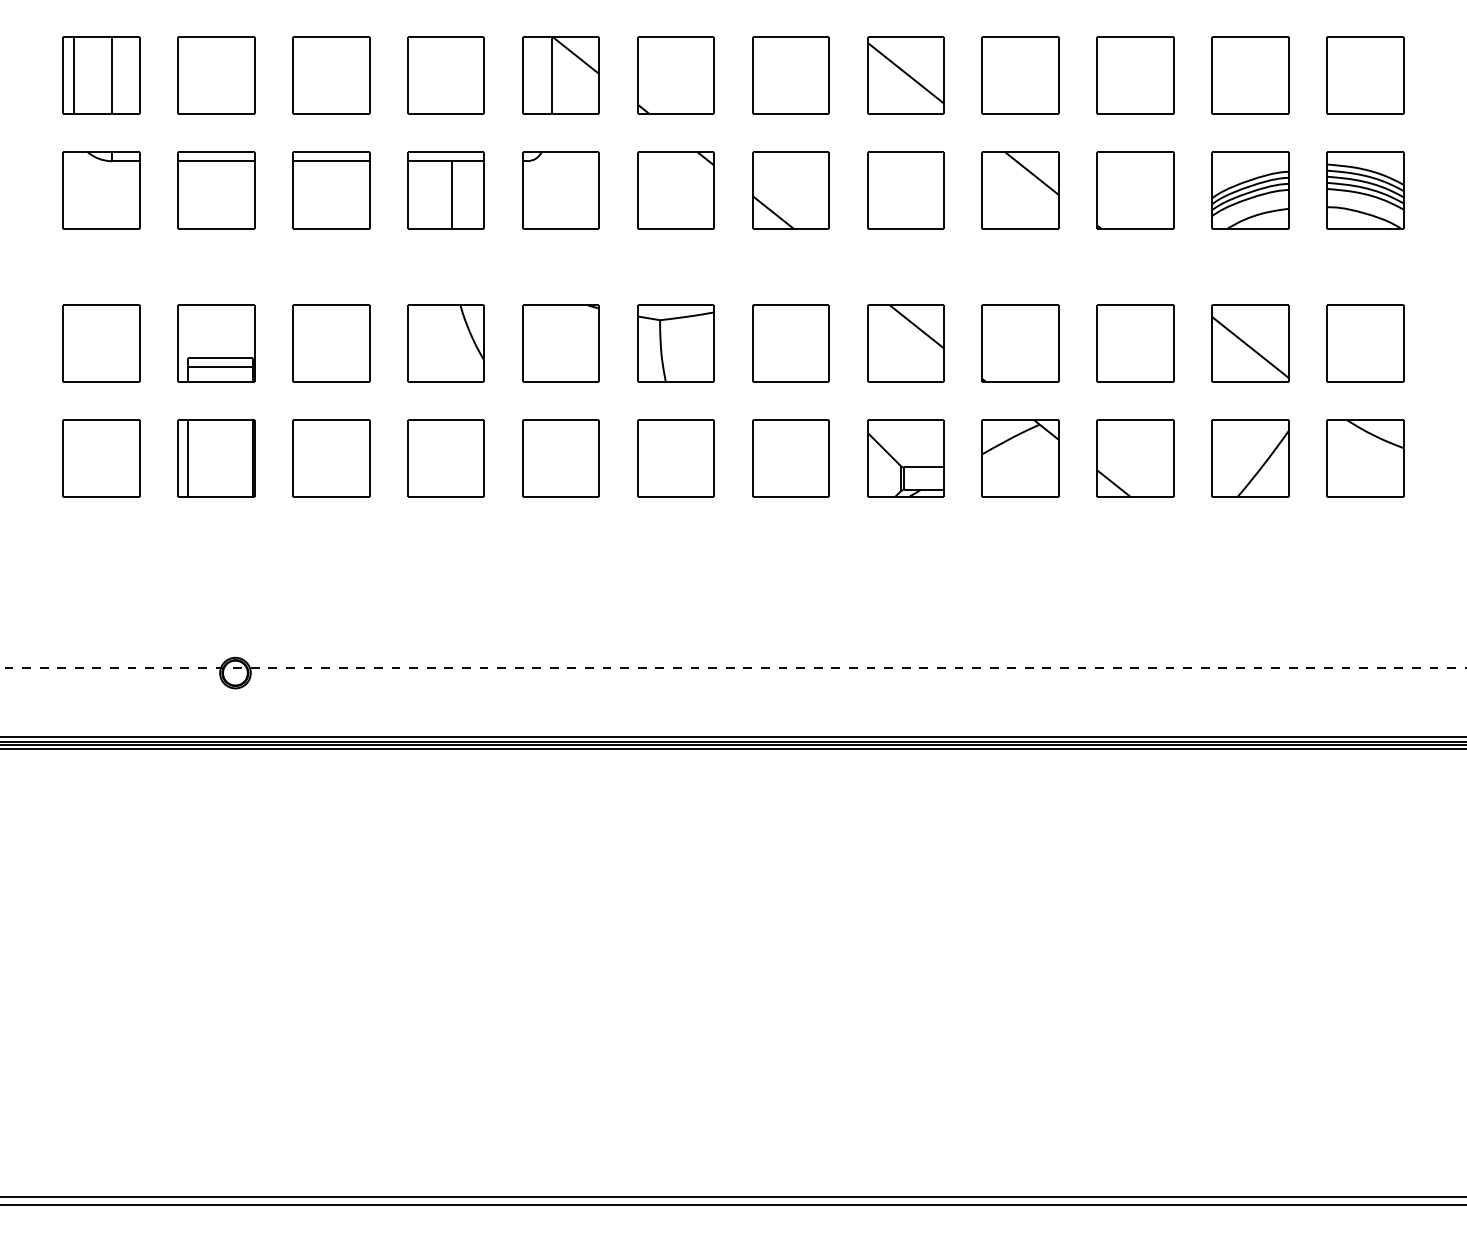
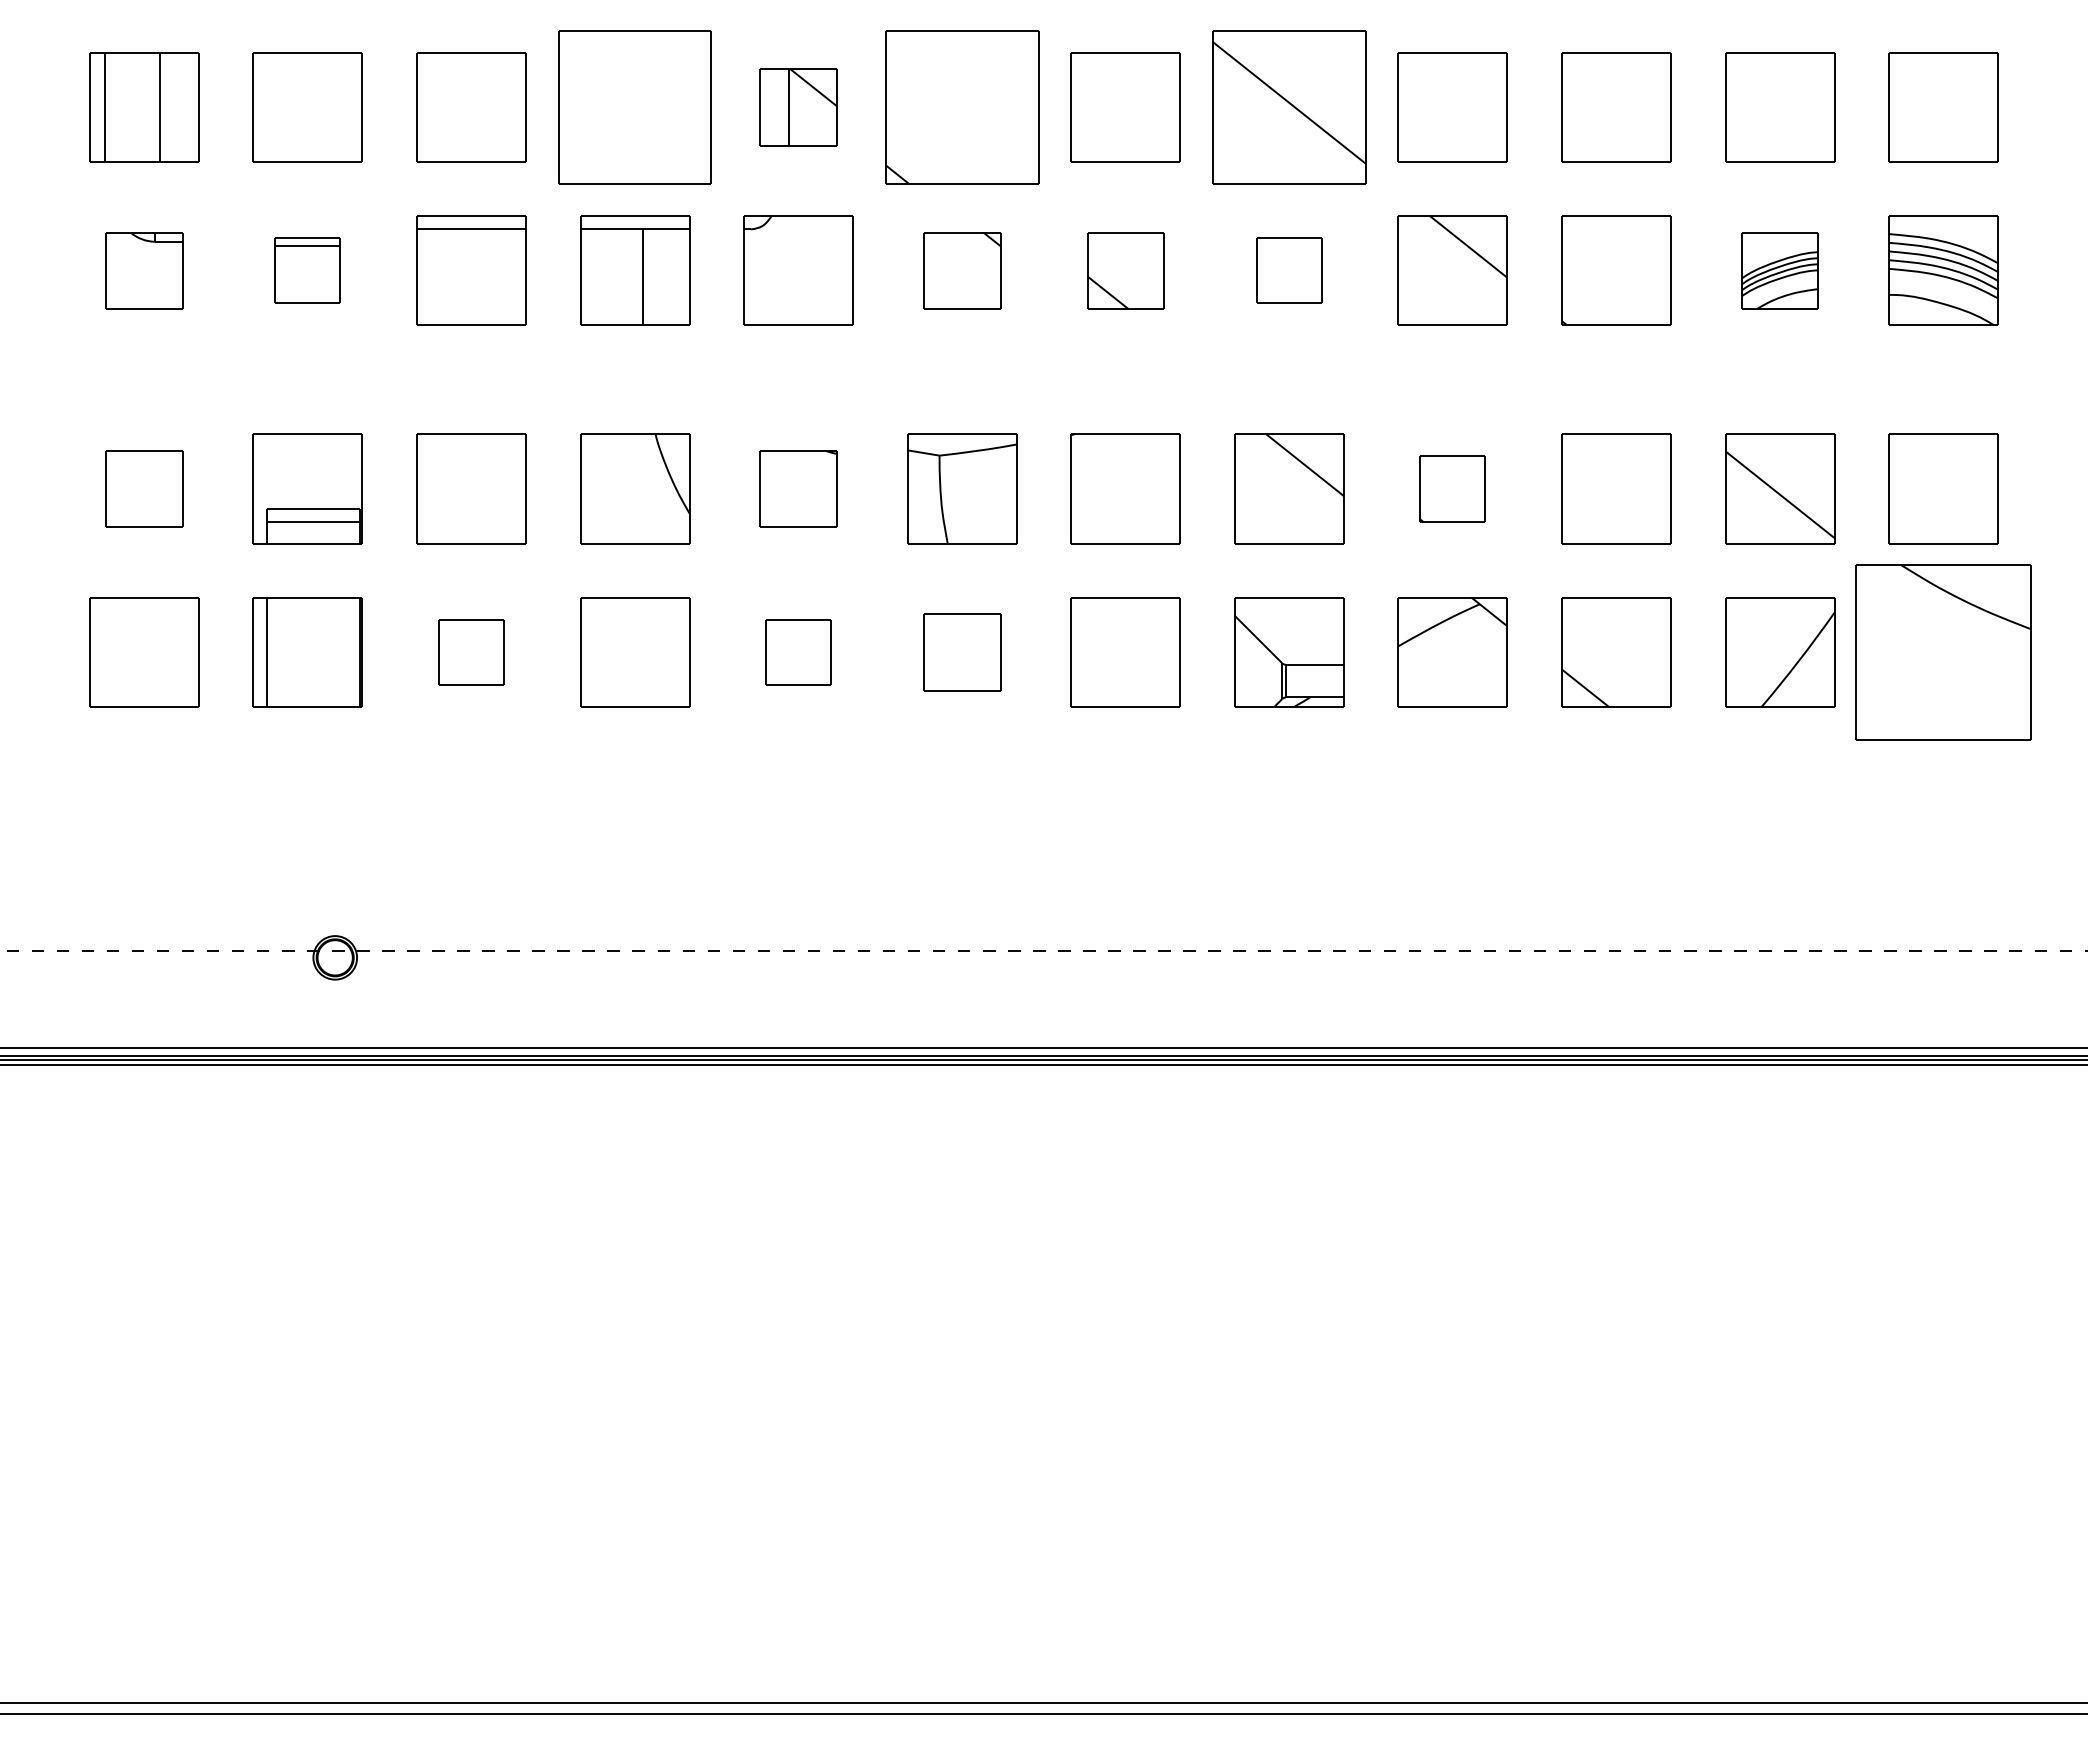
part: (446, 75) -> (635, 107), size x1.4
part: (560, 75) -> (798, 107), size x0.7
part: (676, 75) -> (962, 107), size x1.4
part: (906, 75) -> (1289, 107), size x1.4
part: (101, 190) -> (144, 270), size x0.7
part: (215, 190) -> (307, 270), size x0.6
part: (676, 190) -> (962, 270), size x0.7
part: (790, 190) -> (1125, 270), size x0.7
part: (906, 190) -> (1289, 270), size x0.6
part: (1251, 190) -> (1780, 270), size x0.7
part: (101, 343) -> (144, 488), size x0.7
part: (560, 343) -> (798, 488), size x0.7
part: (1020, 343) -> (1452, 488), size x0.6
part: (331, 458) -> (471, 652), size x0.6
part: (560, 458) -> (798, 652), size x0.6
part: (676, 458) -> (962, 652), size x0.7
part: (1365, 458) -> (1943, 652), size x1.6

